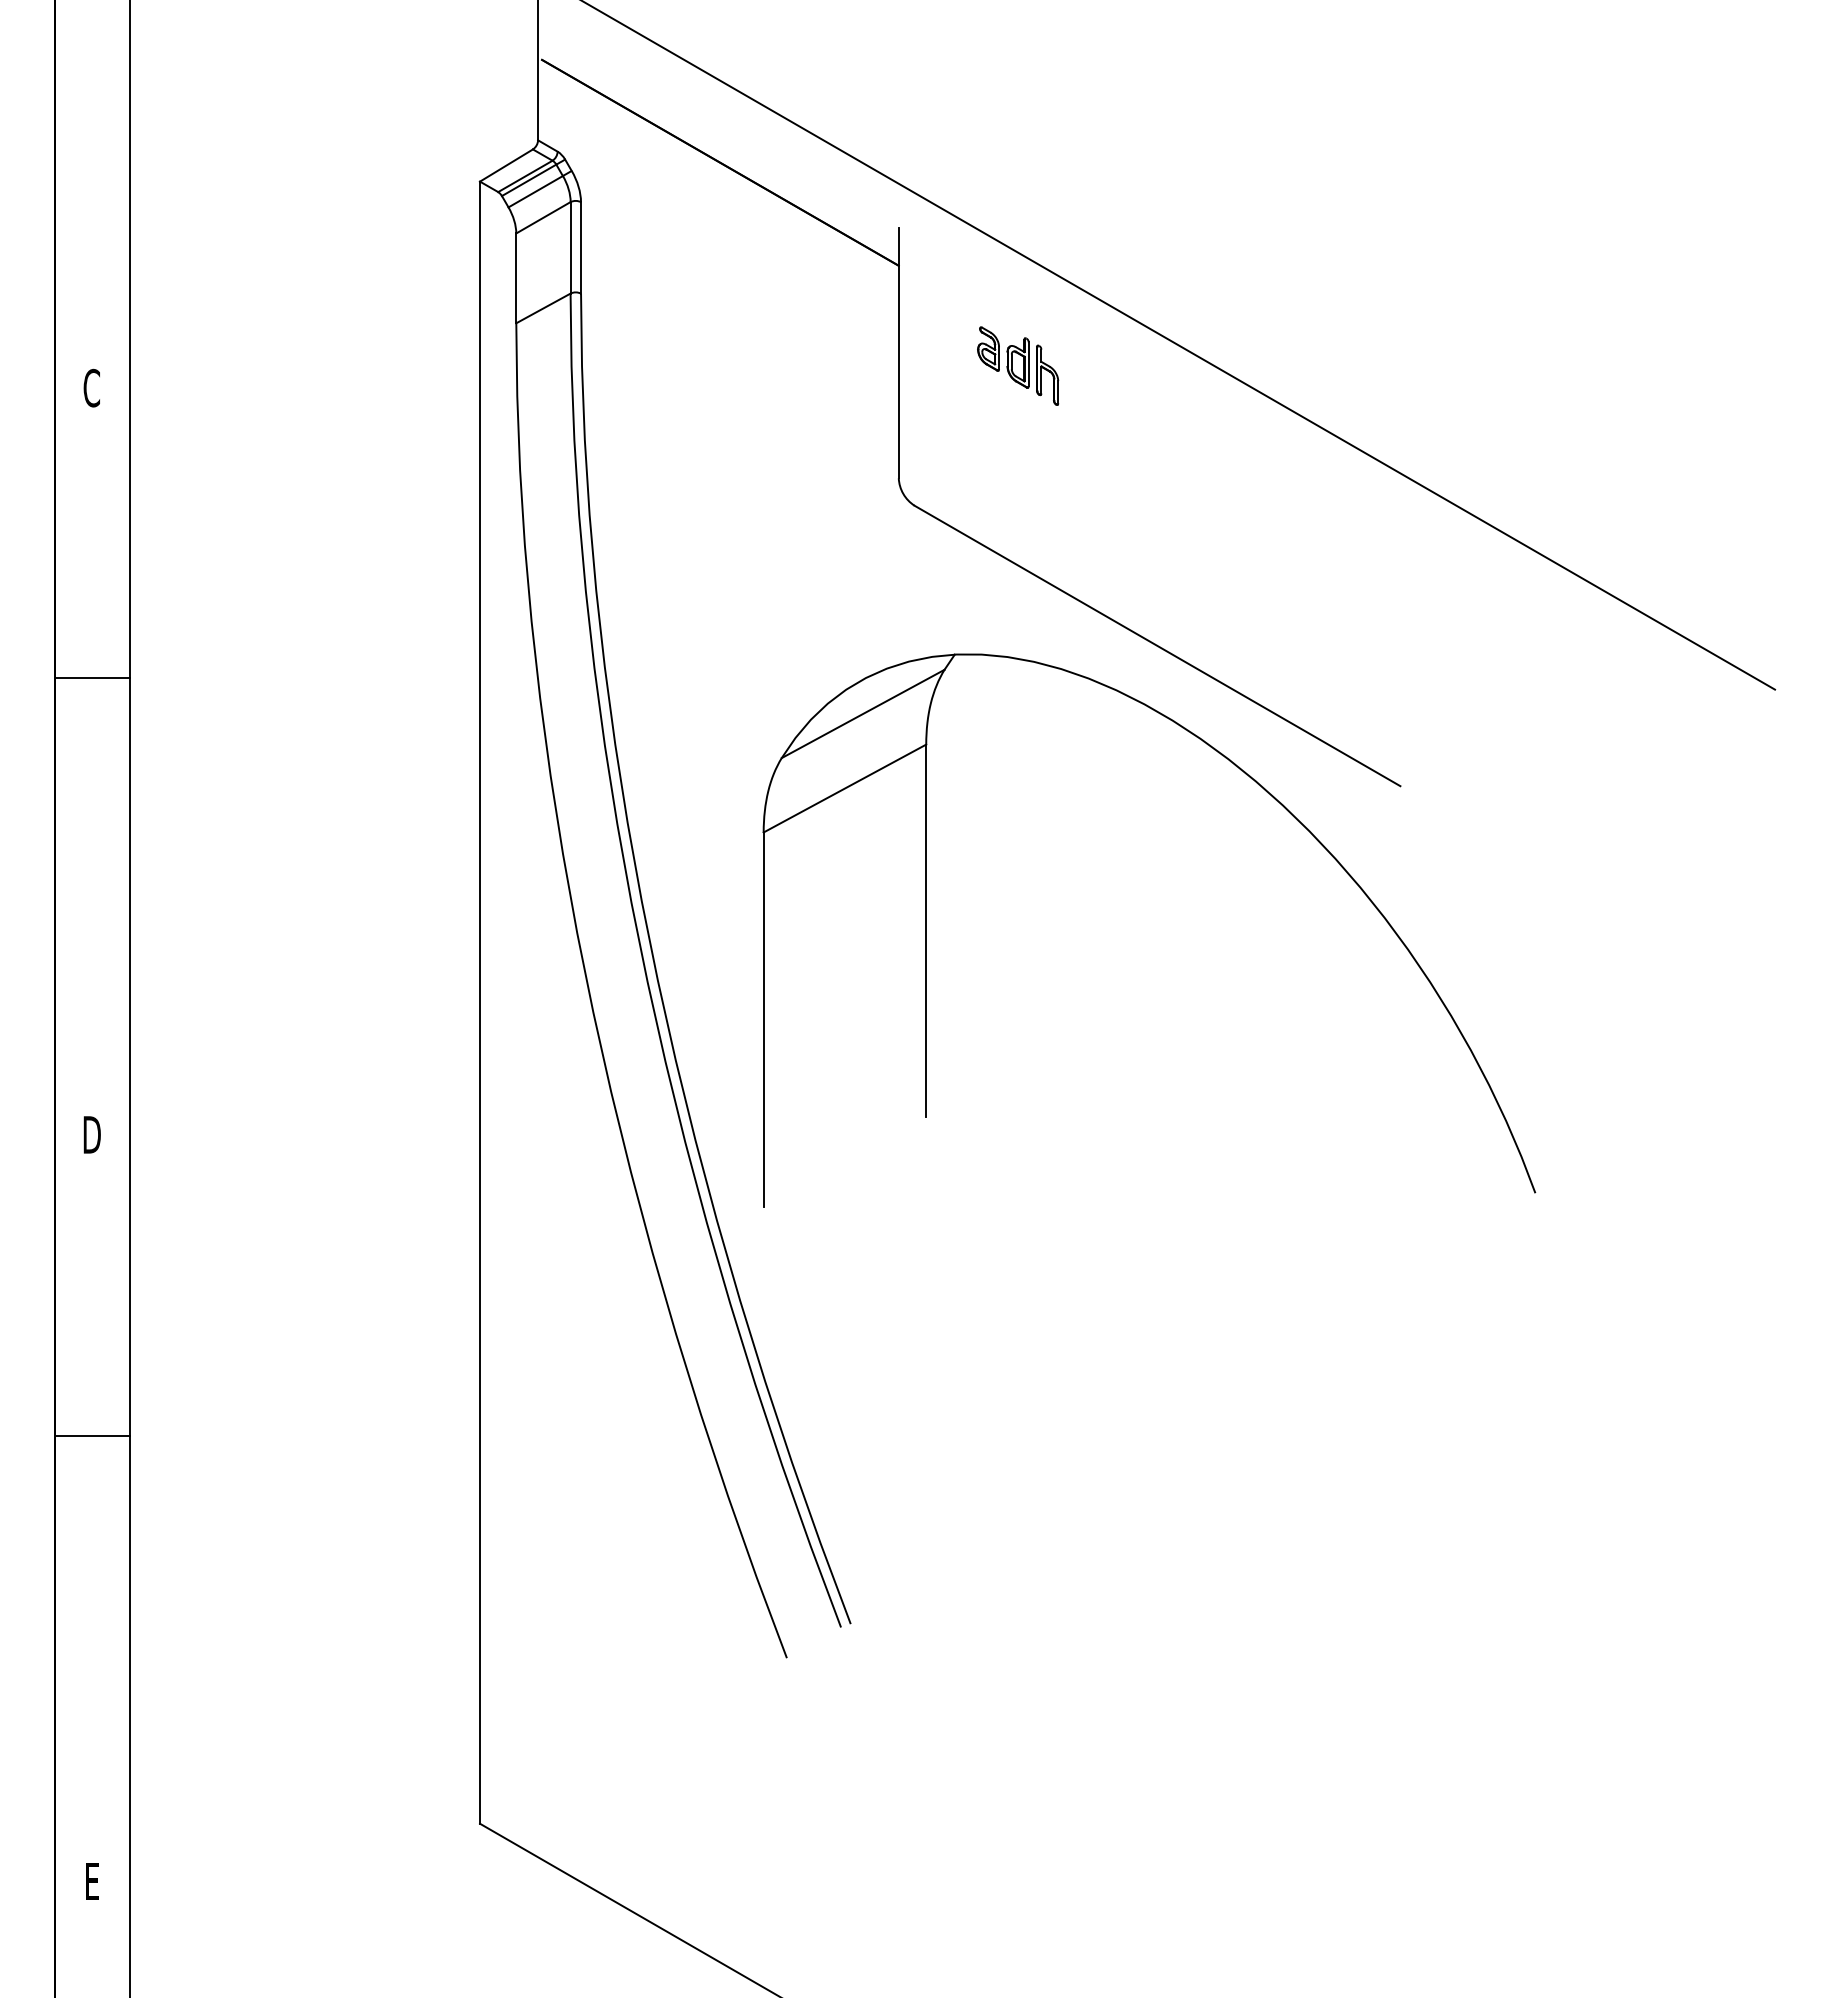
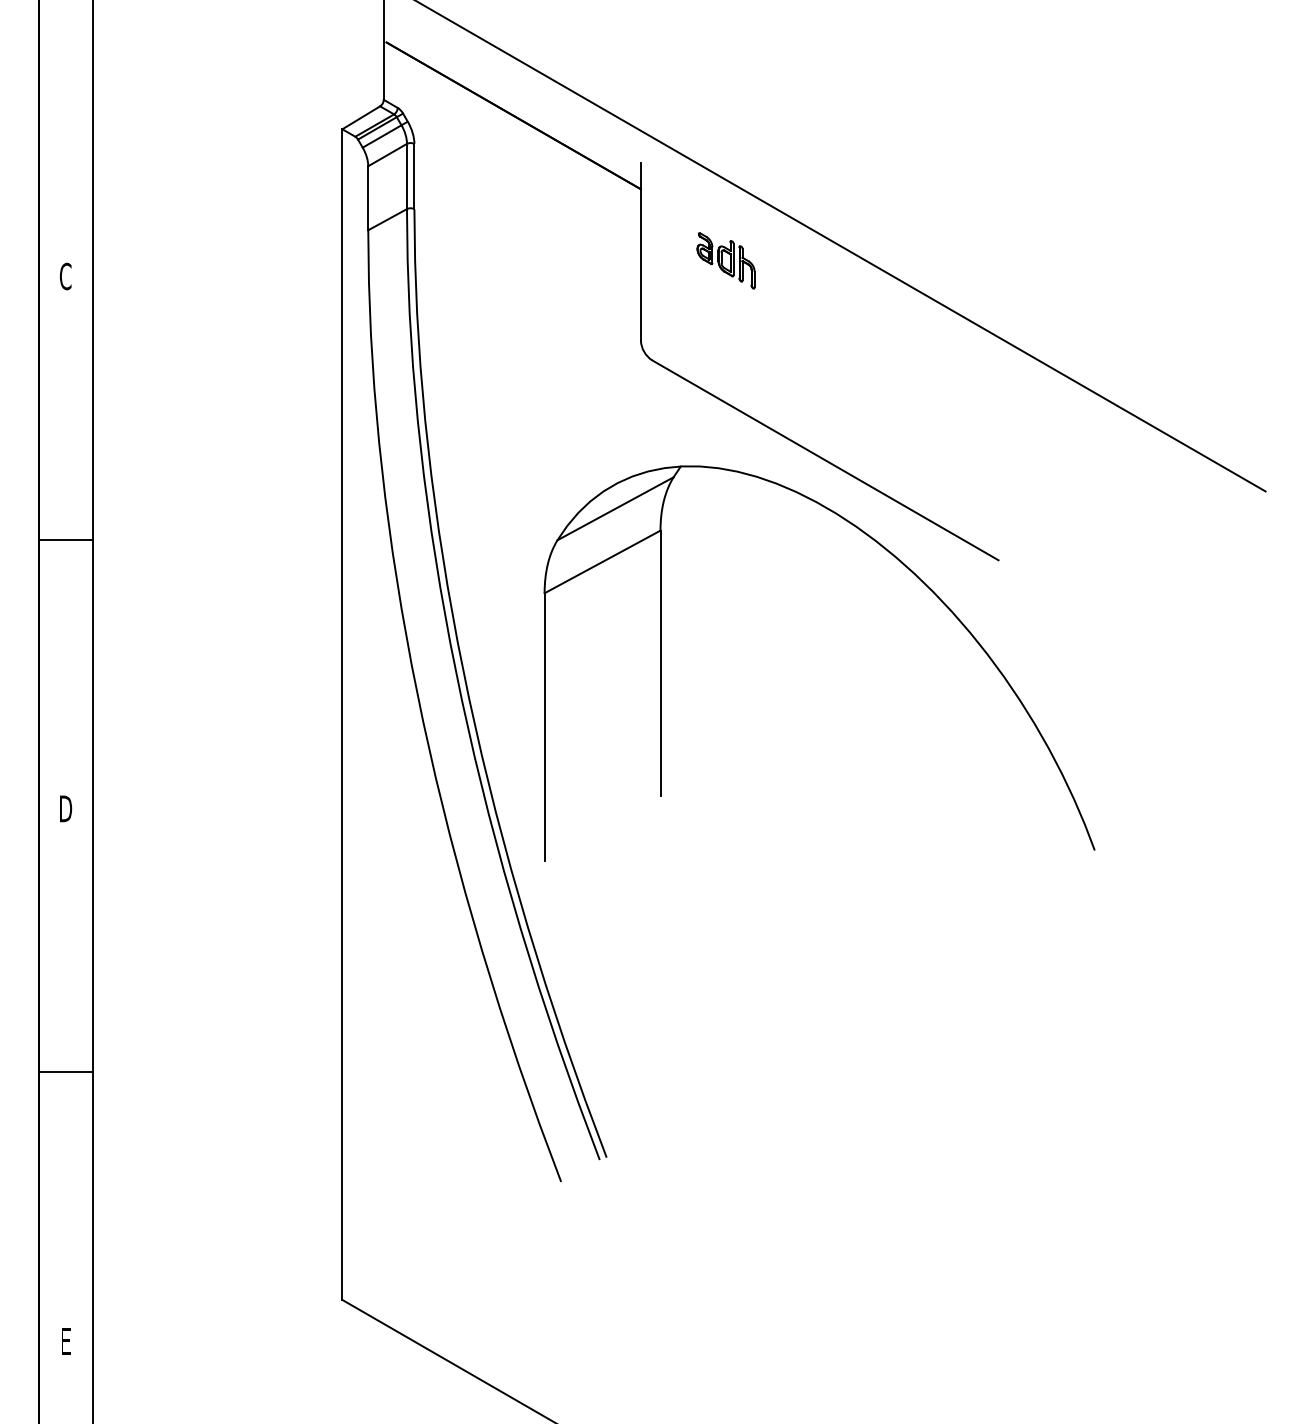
line: (91, 678) -> (65, 539), moved
line: (91, 1436) -> (65, 1072), moved

